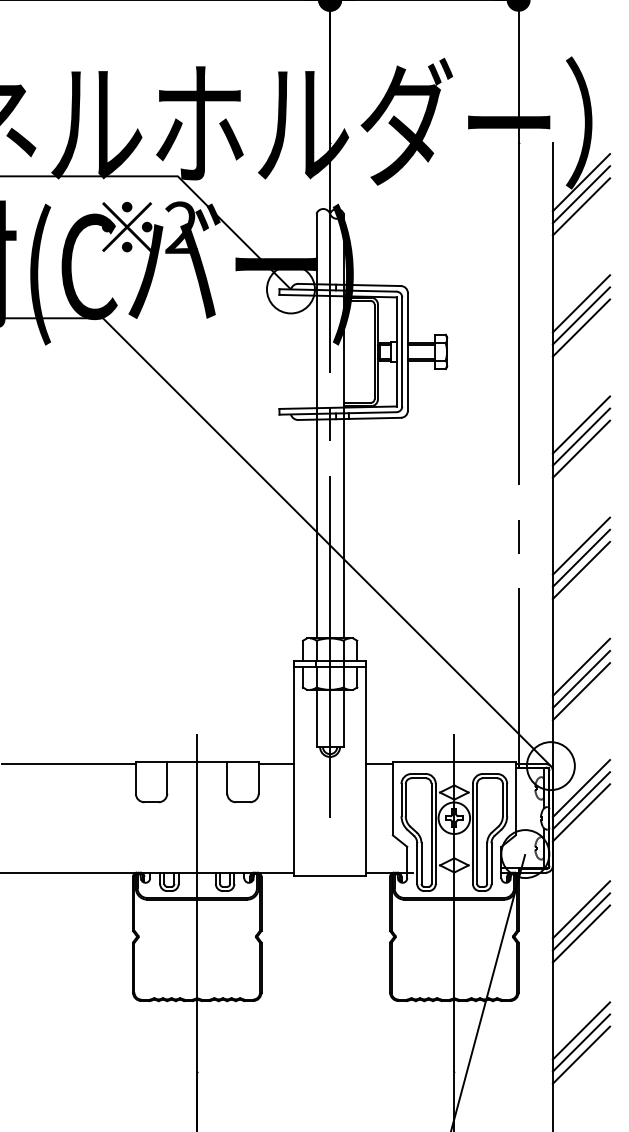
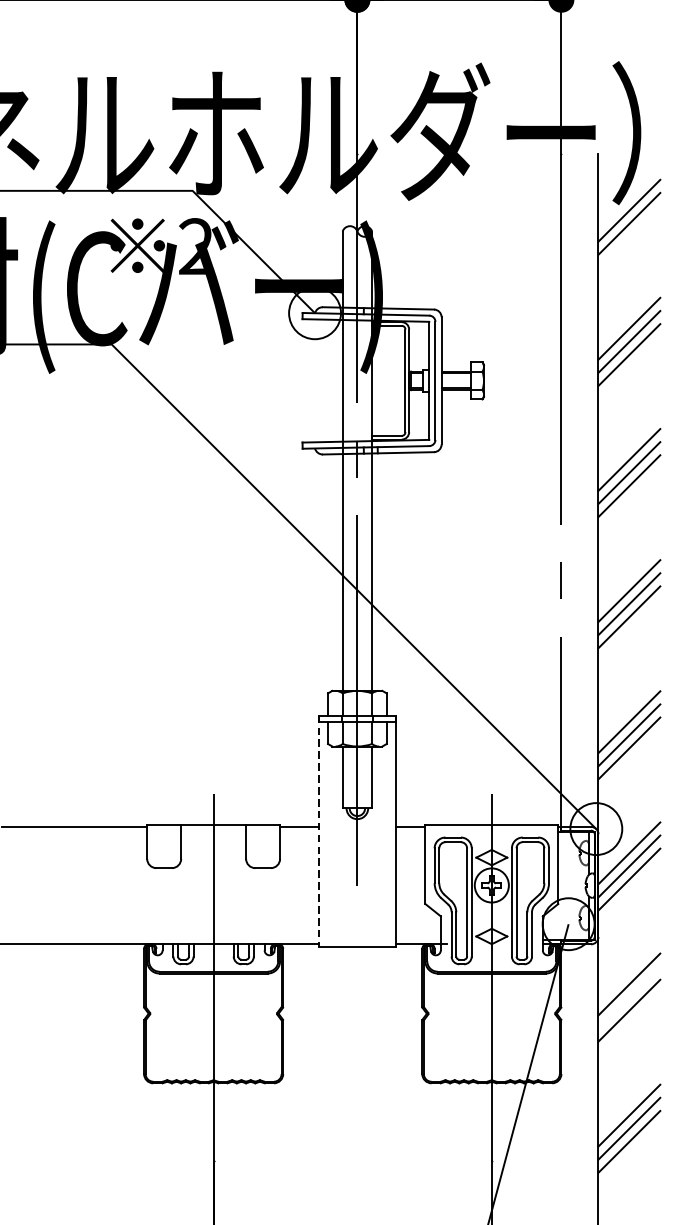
line: (581, 182) -> (629, 197), removed
line: (294, 768) -> (318, 831), solid -> dashed
line: (581, 921) -> (629, 997), removed

